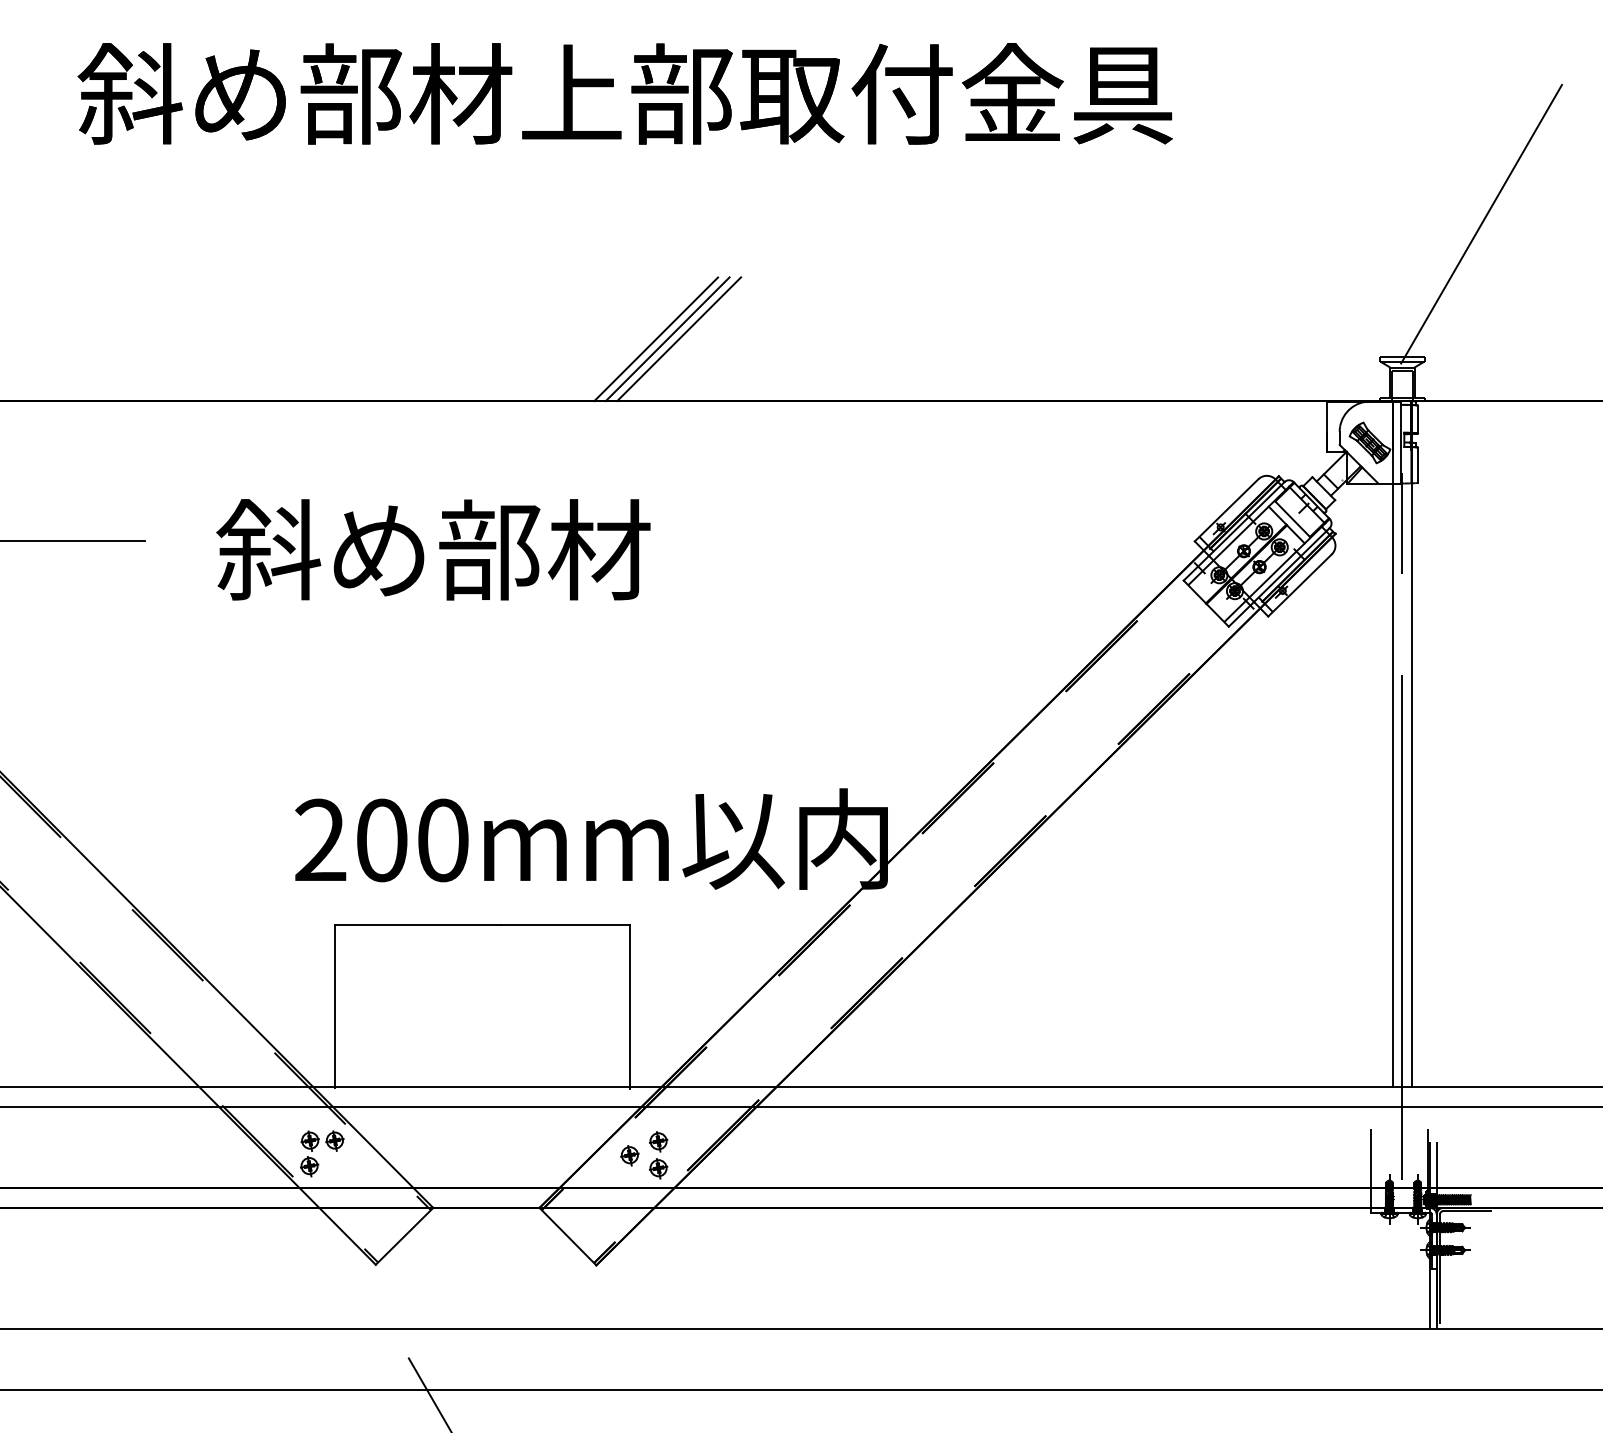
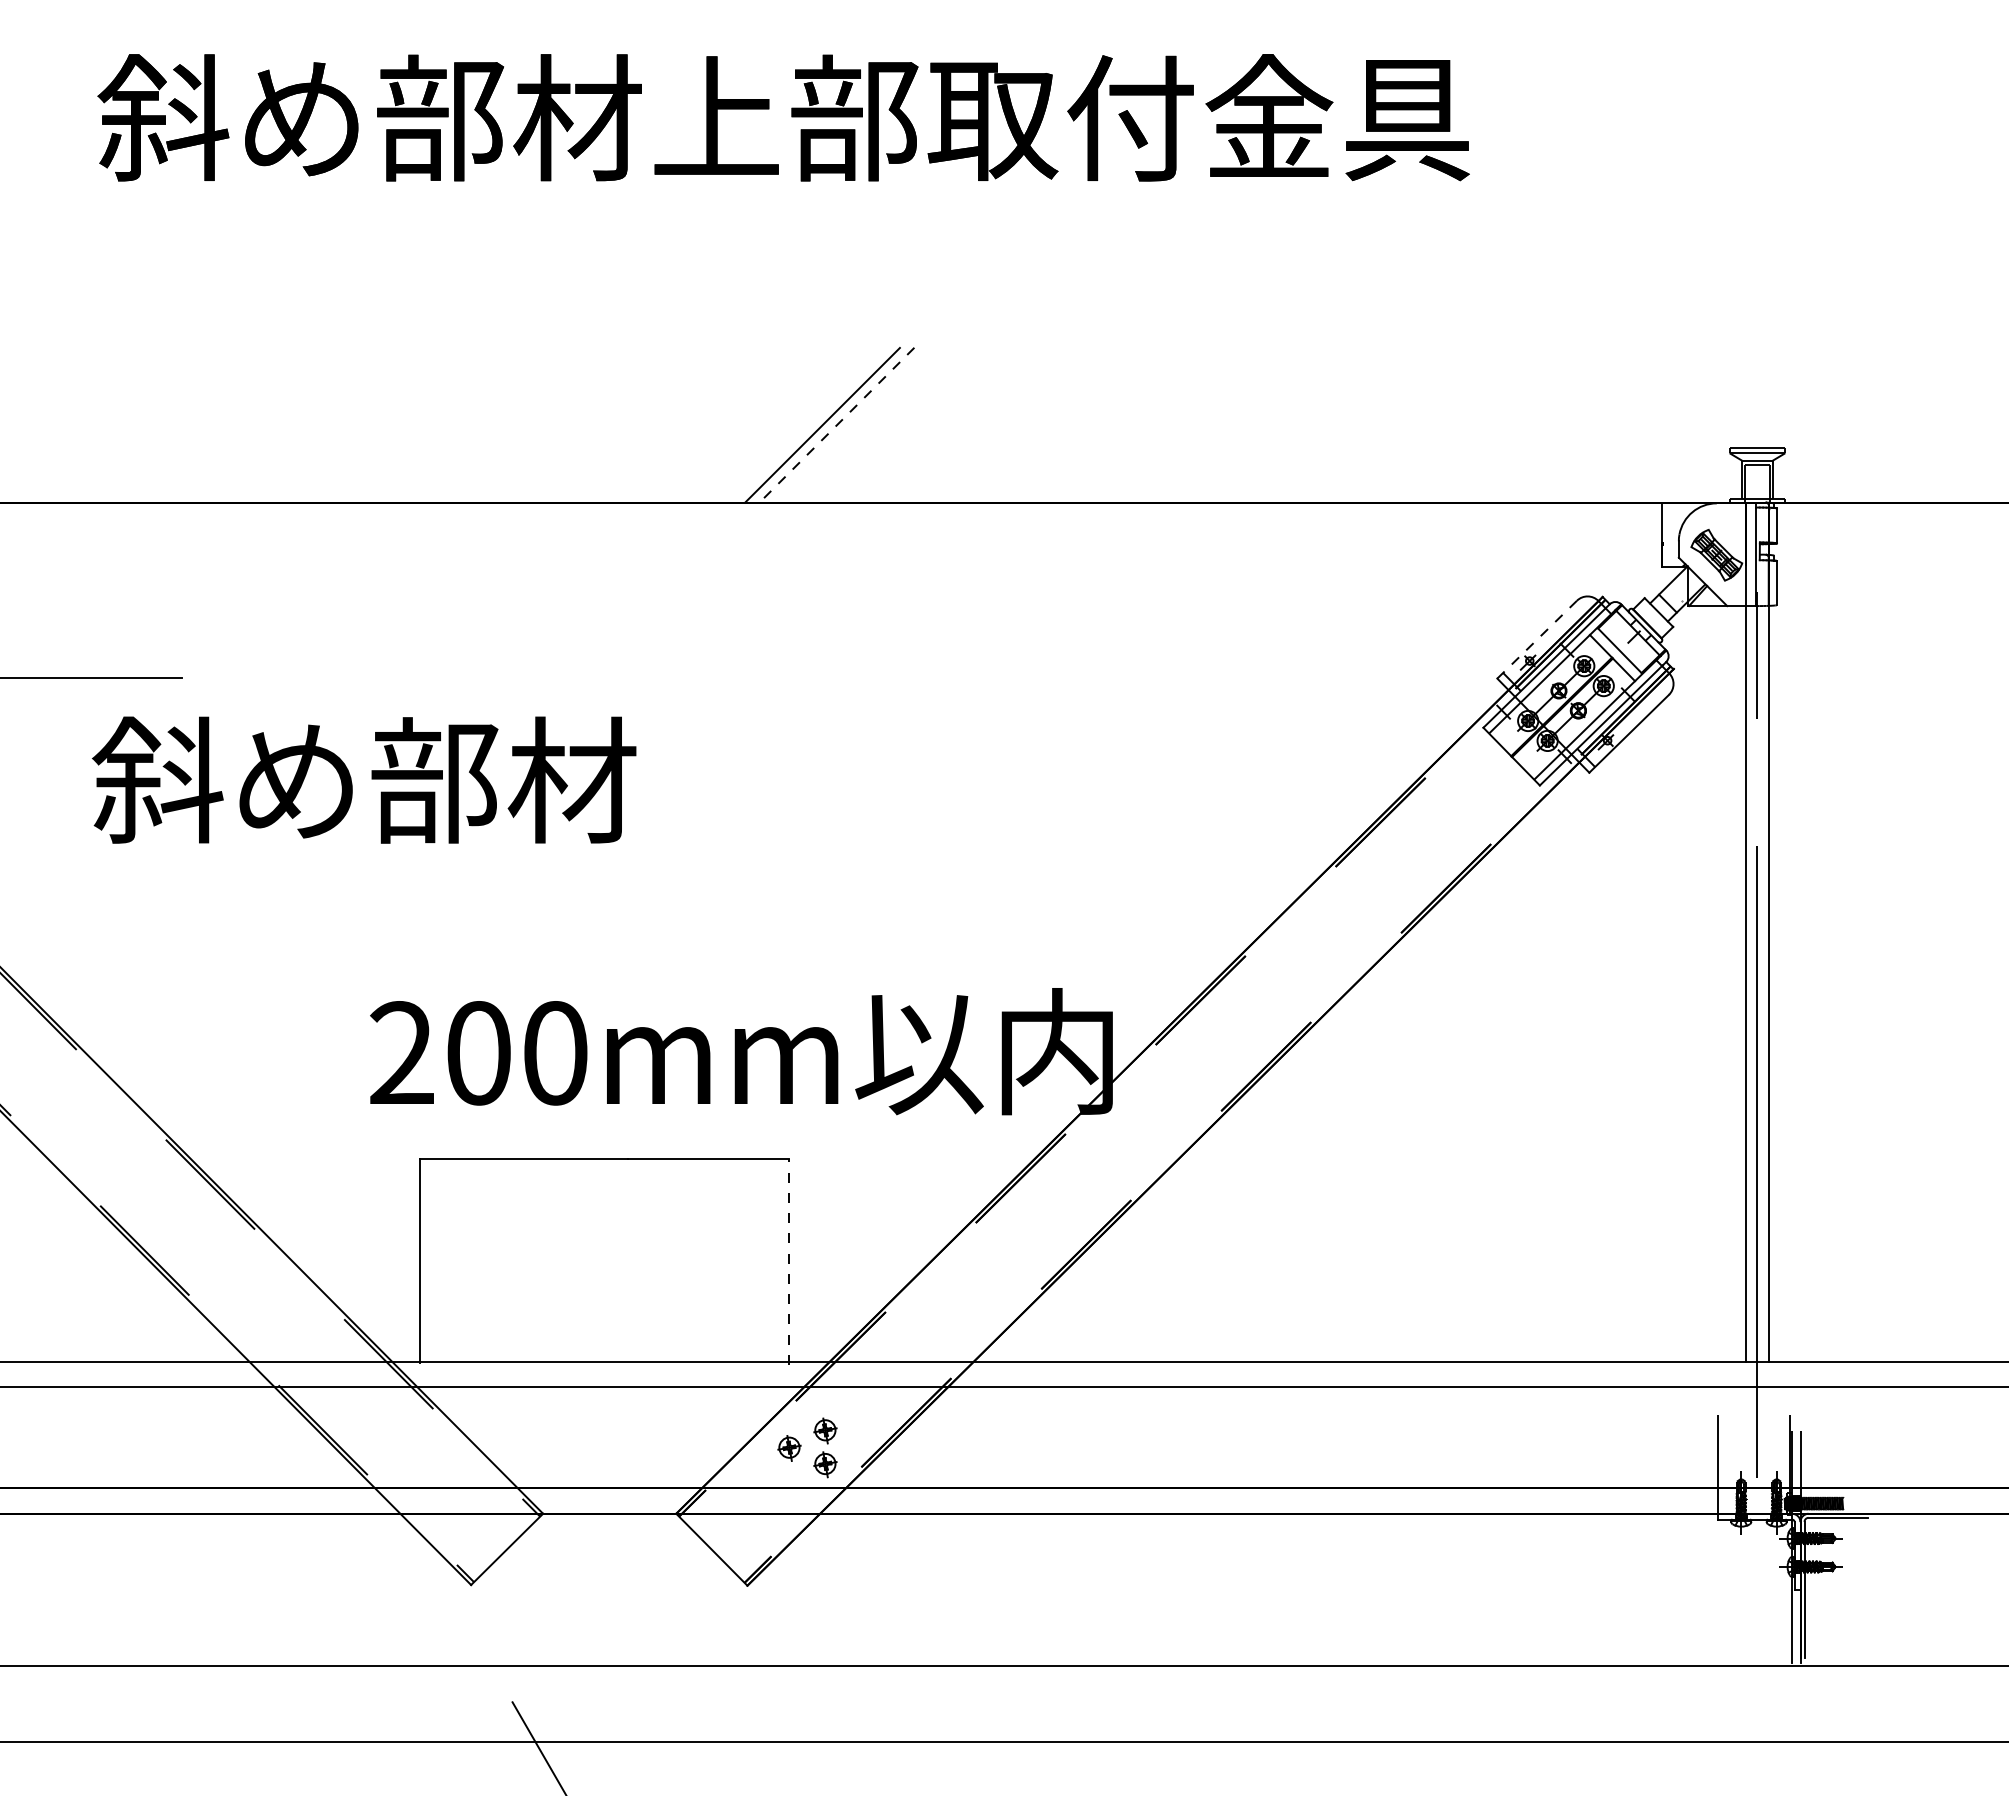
line: (1481, 223) -> (1856, 280), removed
line: (678, 338) -> (850, 424), removed
line: (667, 339) -> (836, 425), solid -> dashed
line: (1226, 510) -> (1537, 639), solid -> dashed
text: (433, 549) -> (364, 779), moved
line: (629, 1006) -> (789, 1261), solid -> dashed
part: (316, 1147) -> (396, 1437), removed

